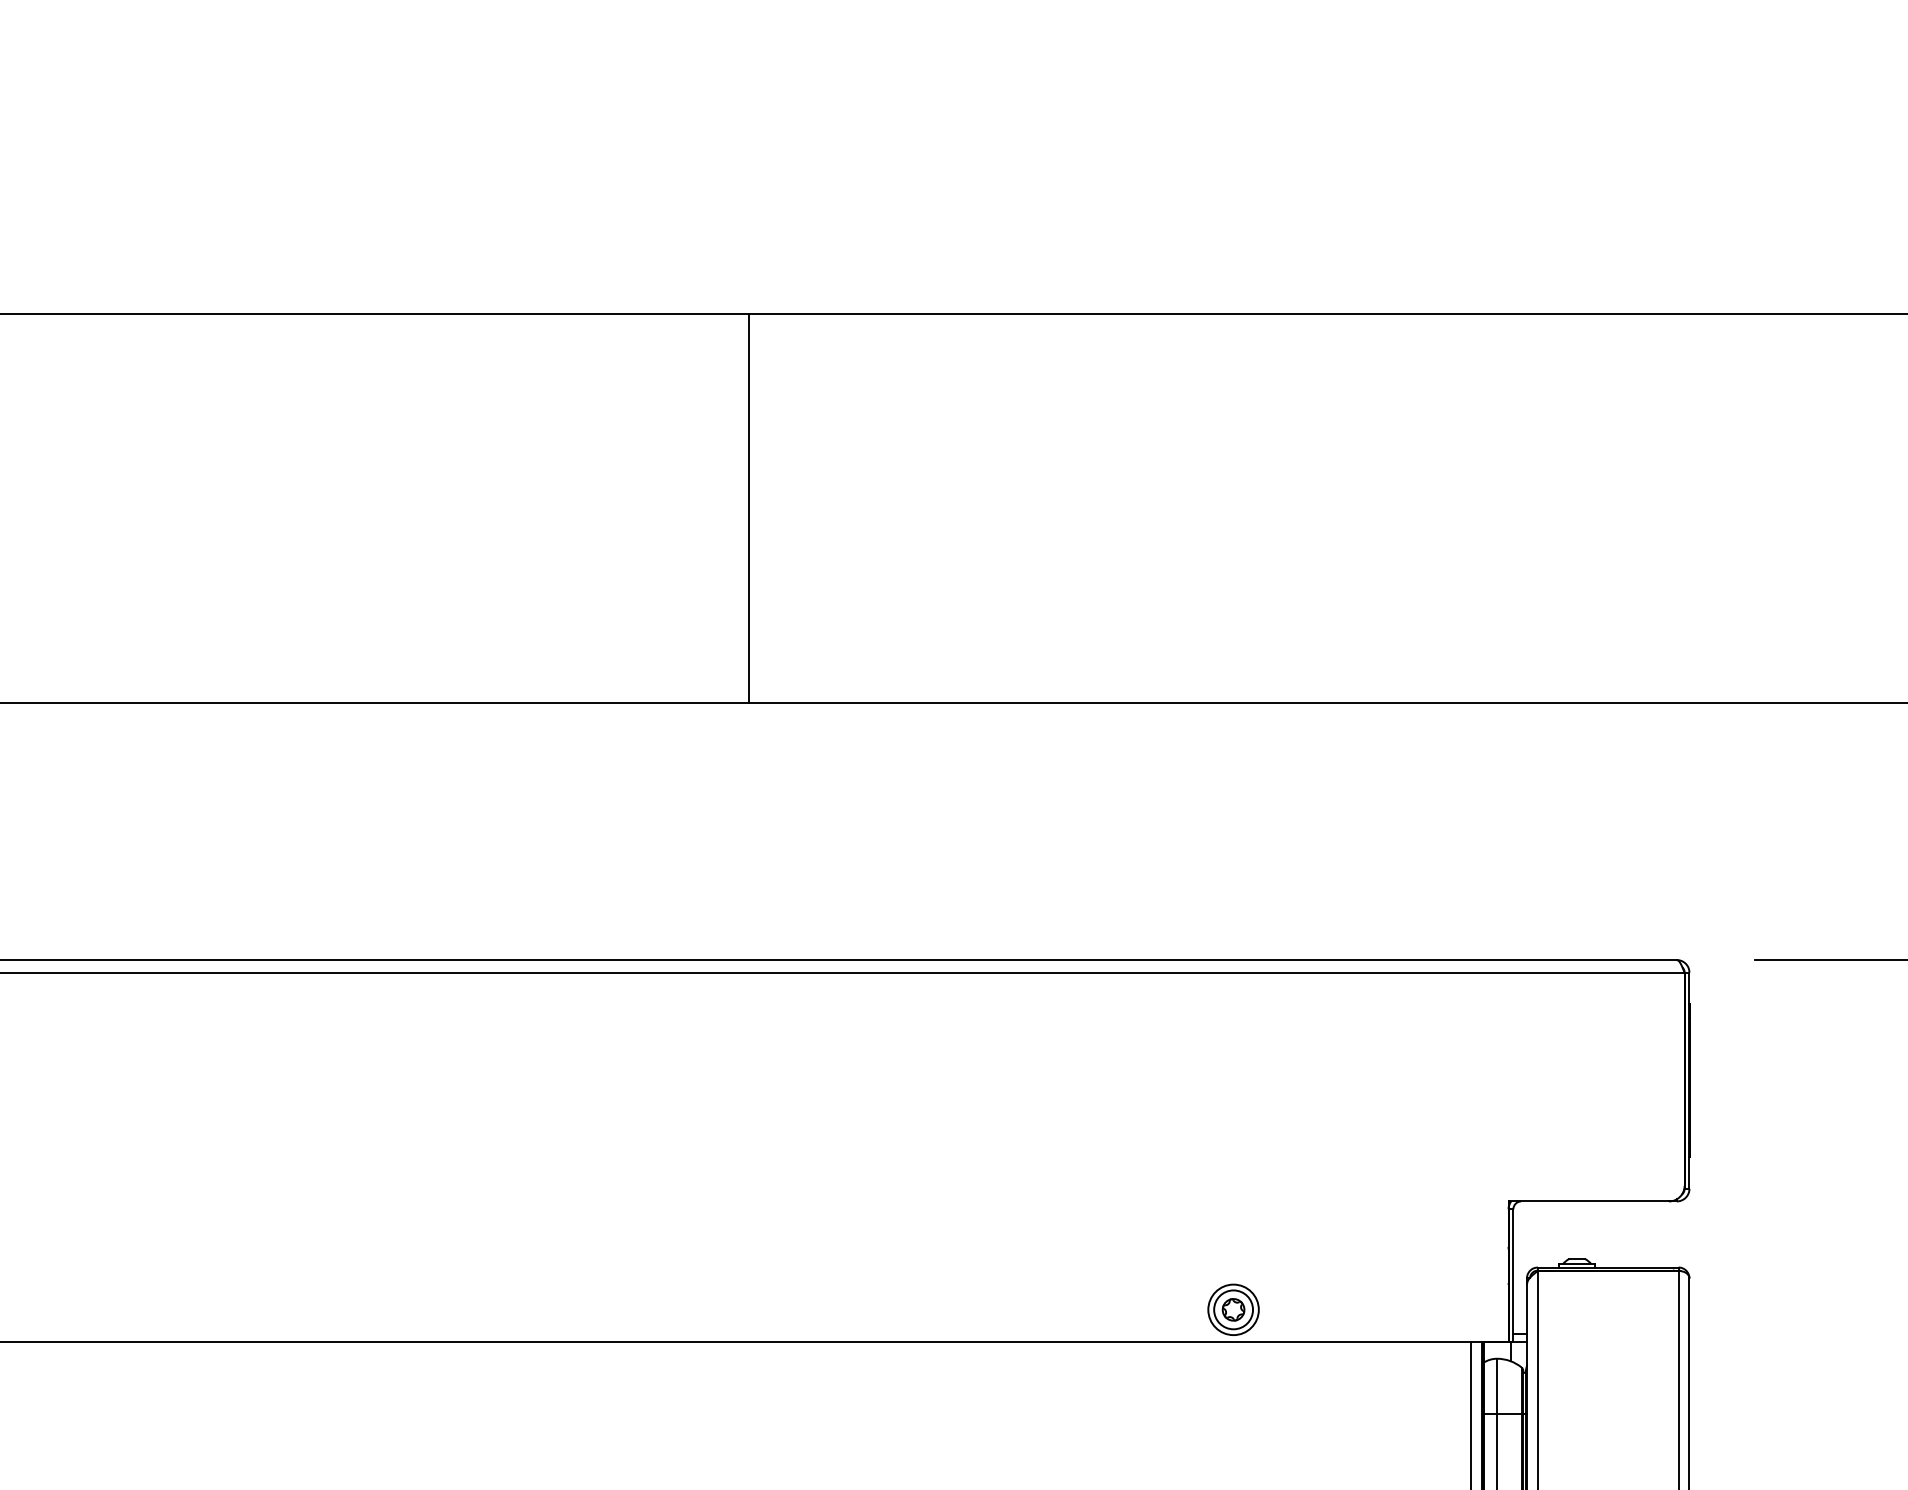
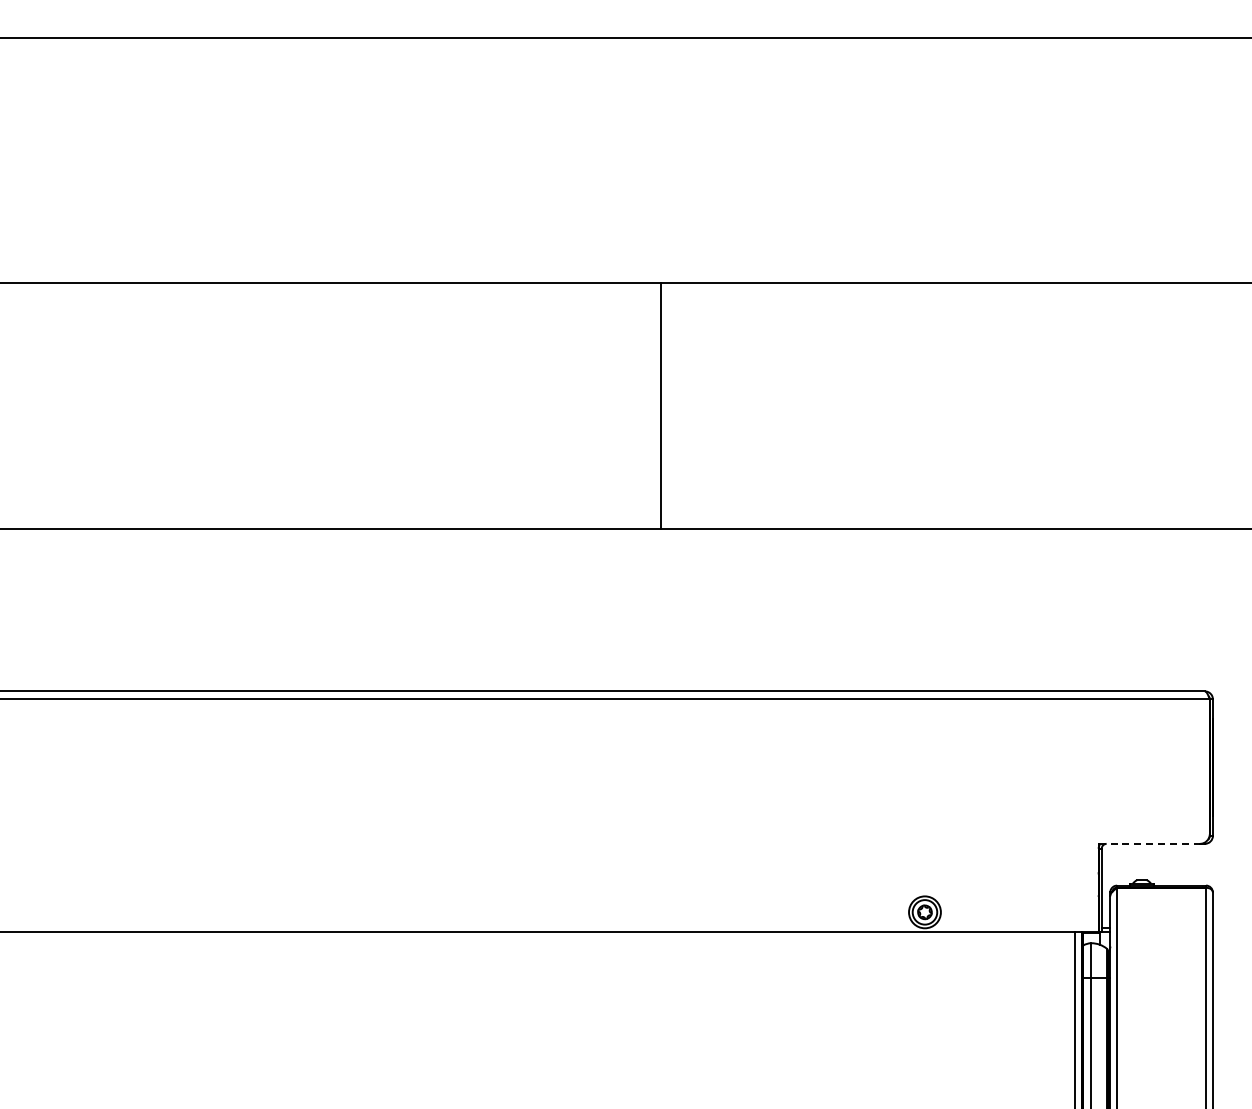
line: (749, 507) -> (661, 405), moved
line: (1589, 1200) -> (1149, 843), solid -> dashed

